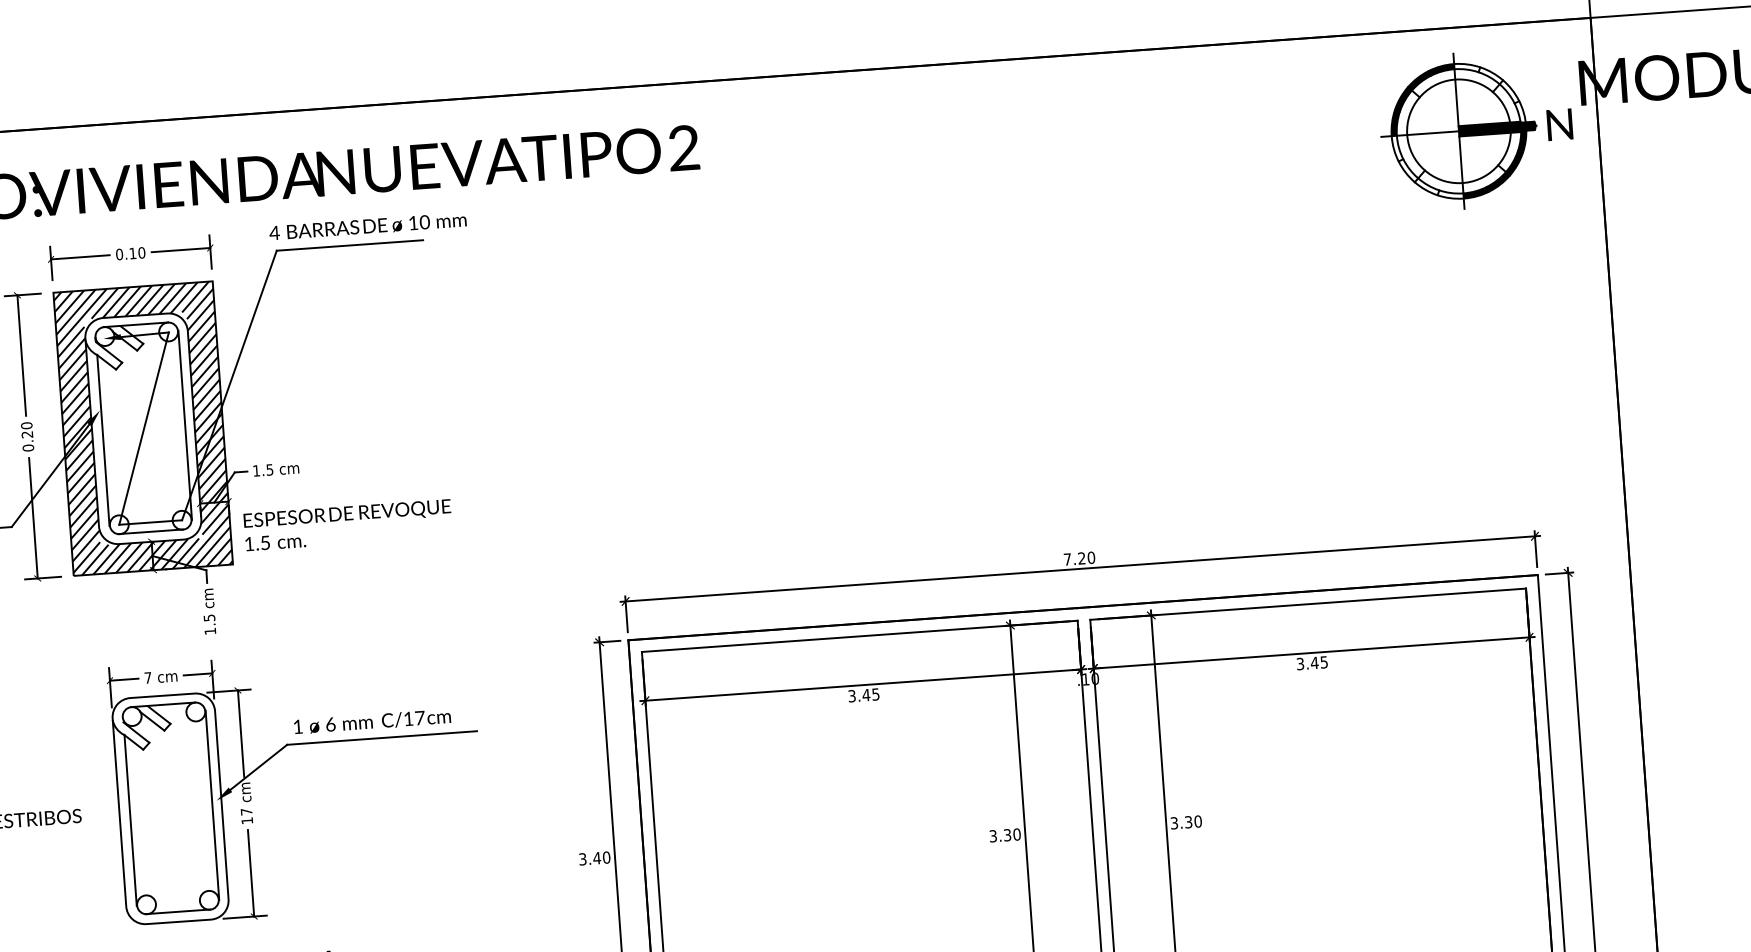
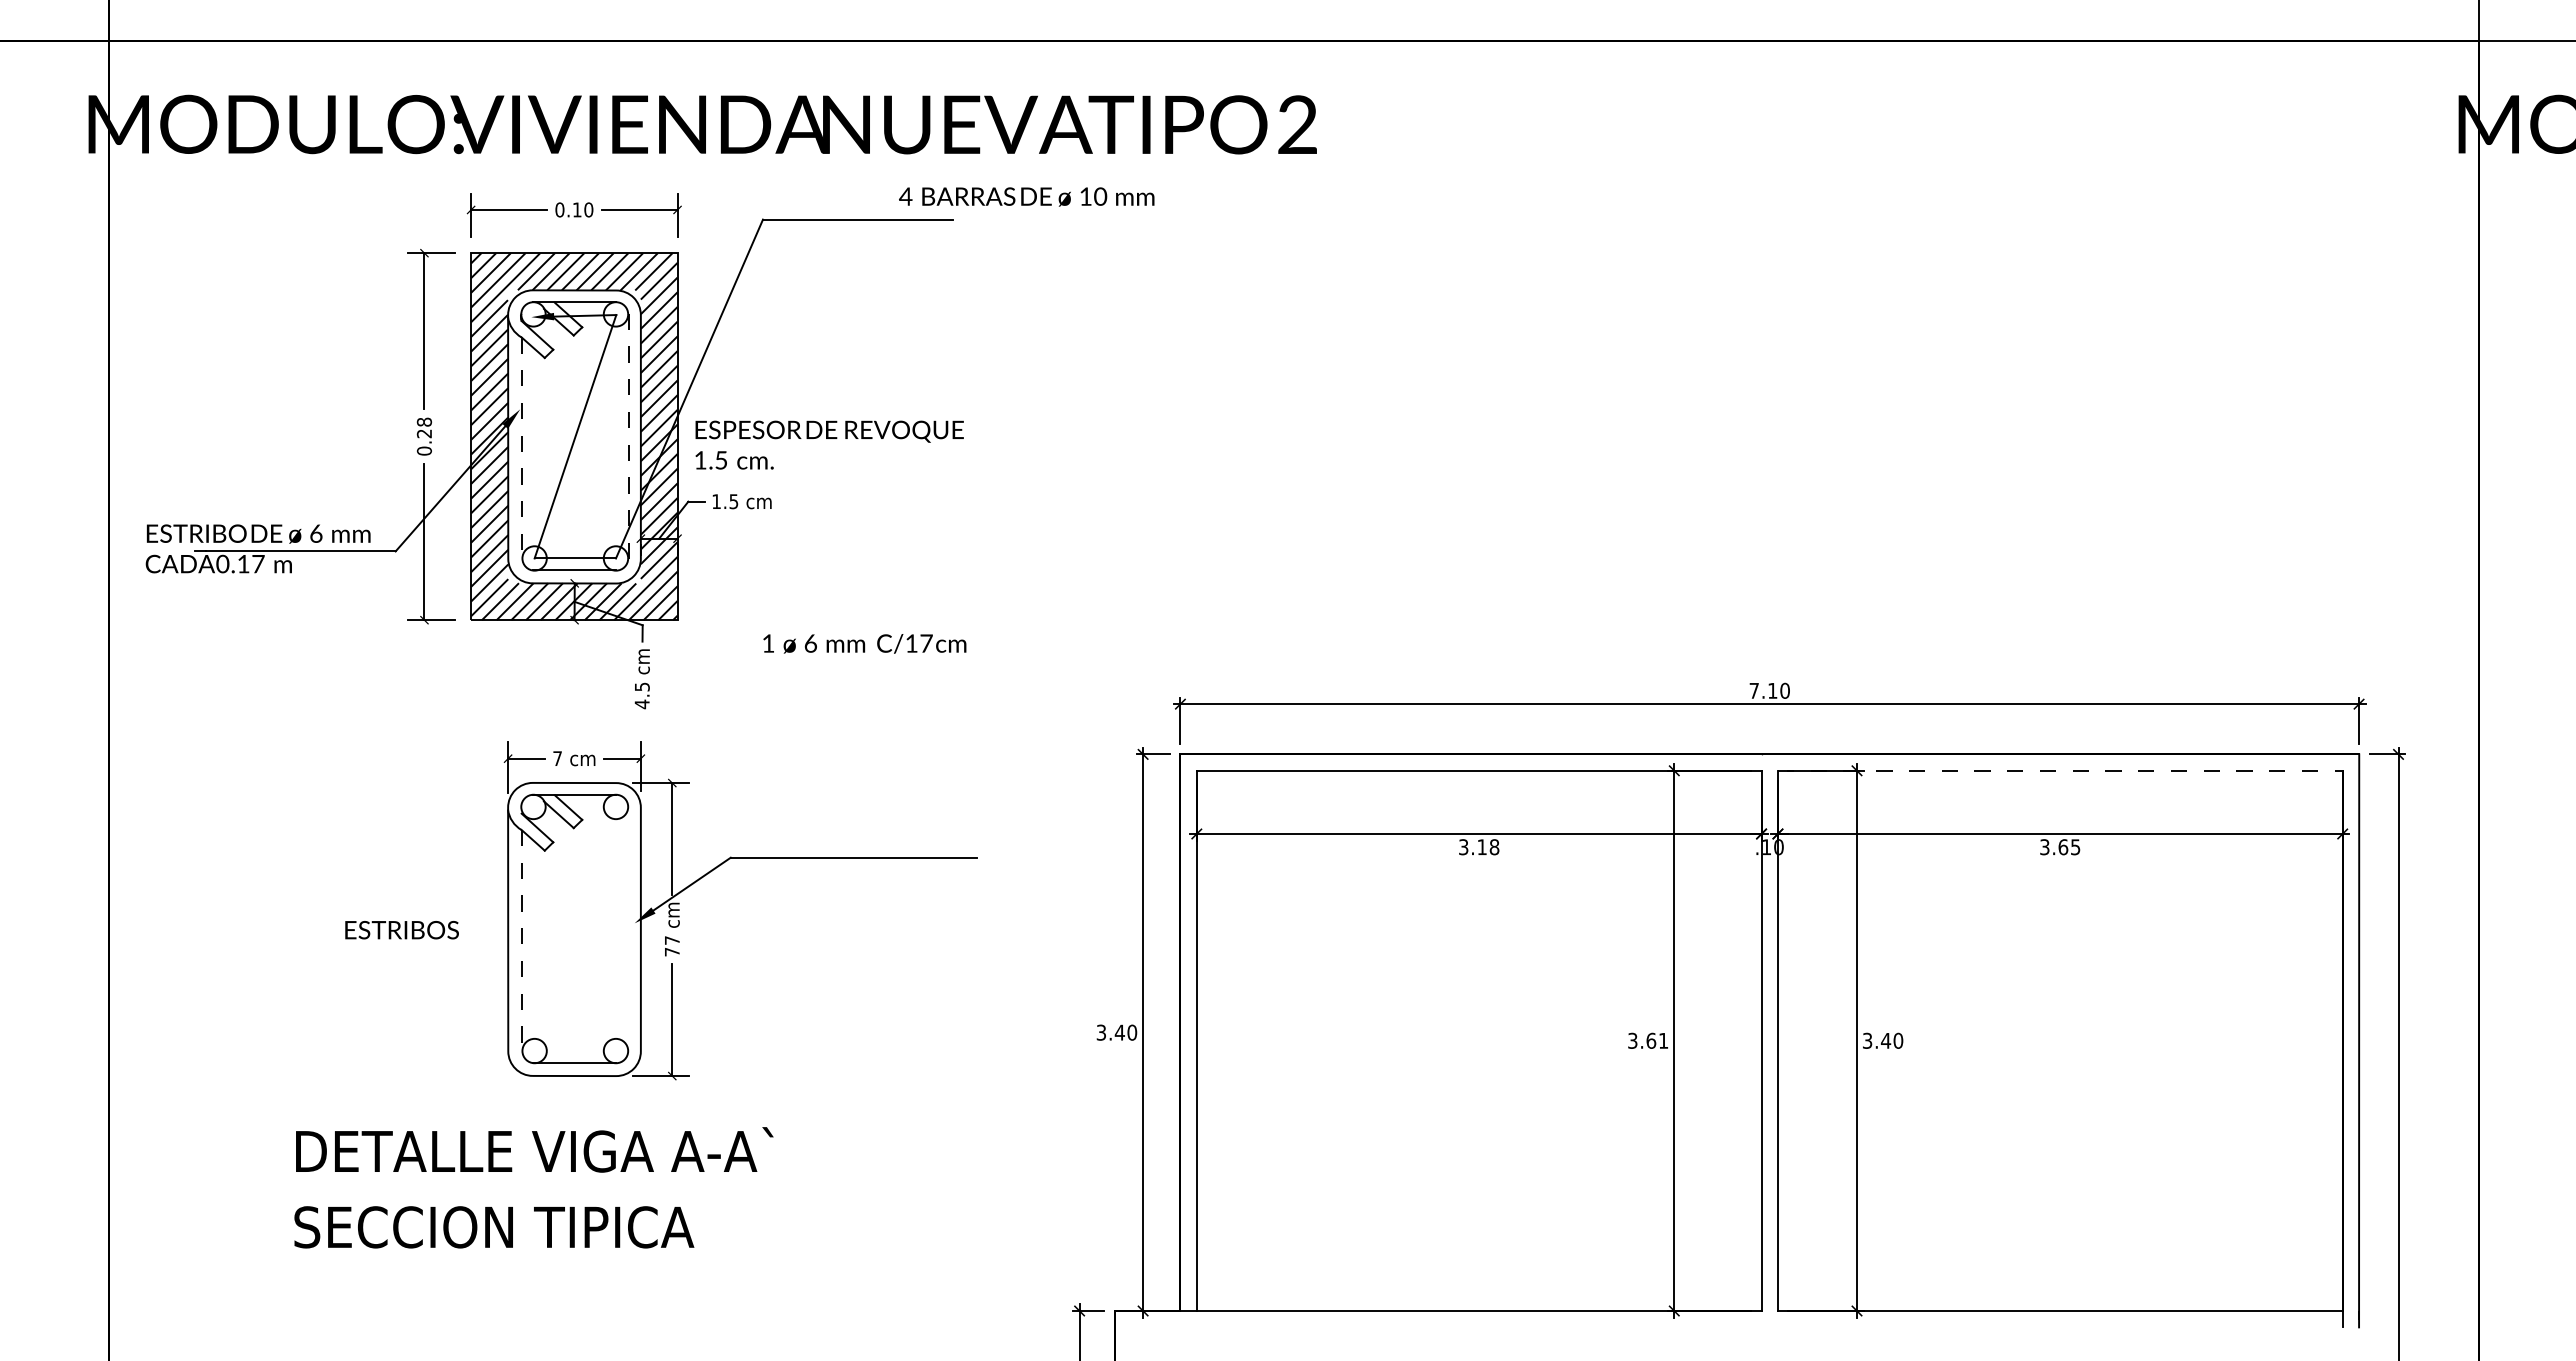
part: (1476, 129) -> (2321, 174), removed
text: (367, 226) -> (1026, 196), moved
text: (26, 425) -> (424, 421), 0.20 -> 0.28
line: (185, 425) -> (628, 436), solid -> dashed
line: (103, 440) -> (521, 448), solid -> dashed
text: (347, 524) -> (829, 444), moved
text: (1081, 558) -> (1772, 690), 7.20 -> 7.10
line: (1308, 603) -> (2060, 770), solid -> dashed
text: (209, 631) -> (641, 704), 1.5 -> 4.5
text: (1314, 663) -> (2063, 847), 3.45 -> 3.65
text: (871, 695) -> (1488, 847), 3.45 -> 3.18
text: (372, 721) -> (864, 643), moved
line: (212, 805) -> (628, 928), removed
line: (130, 820) -> (521, 940), solid -> dashed
text: (247, 820) -> (672, 951), 17 -> 77
text: (1188, 821) -> (1885, 1040), 3.30 -> 3.40
text: (1012, 834) -> (1657, 1040), 3.30 -> 3.61

